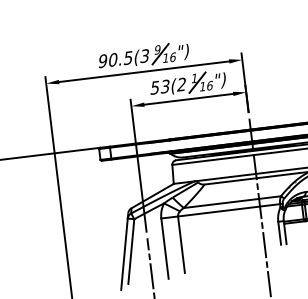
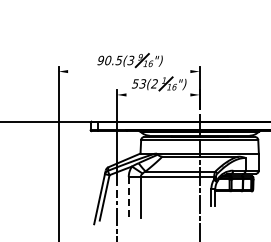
line: (144, 71) -> (129, 71), removed
line: (188, 98) -> (158, 94), removed
line: (164, 248) -> (128, 198), solid -> dashed

